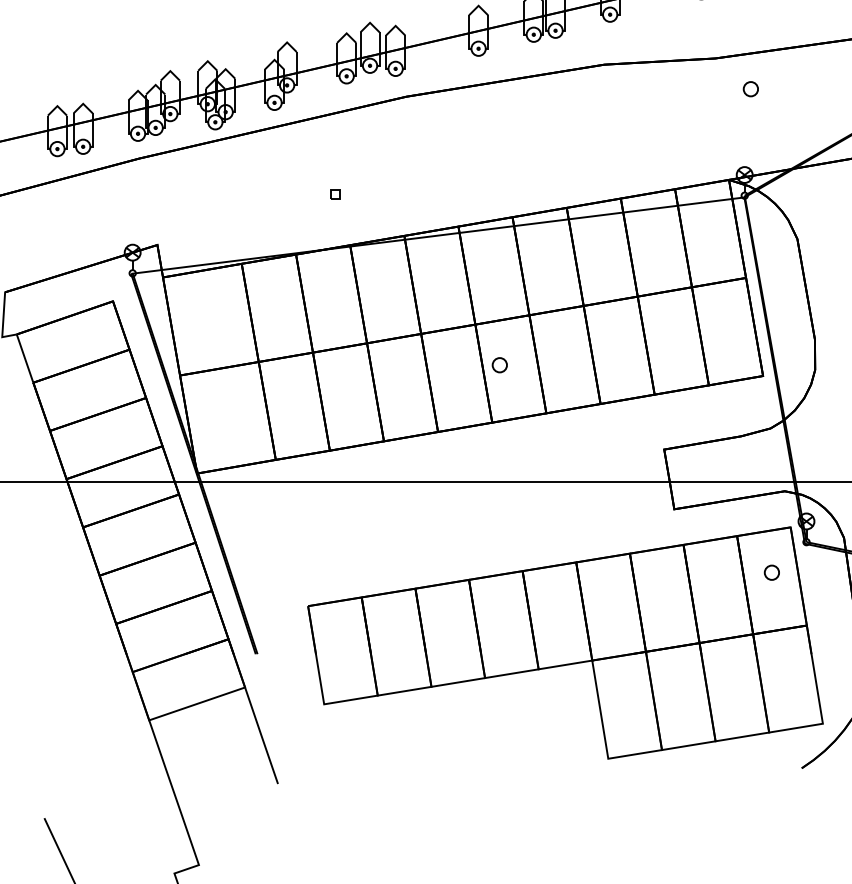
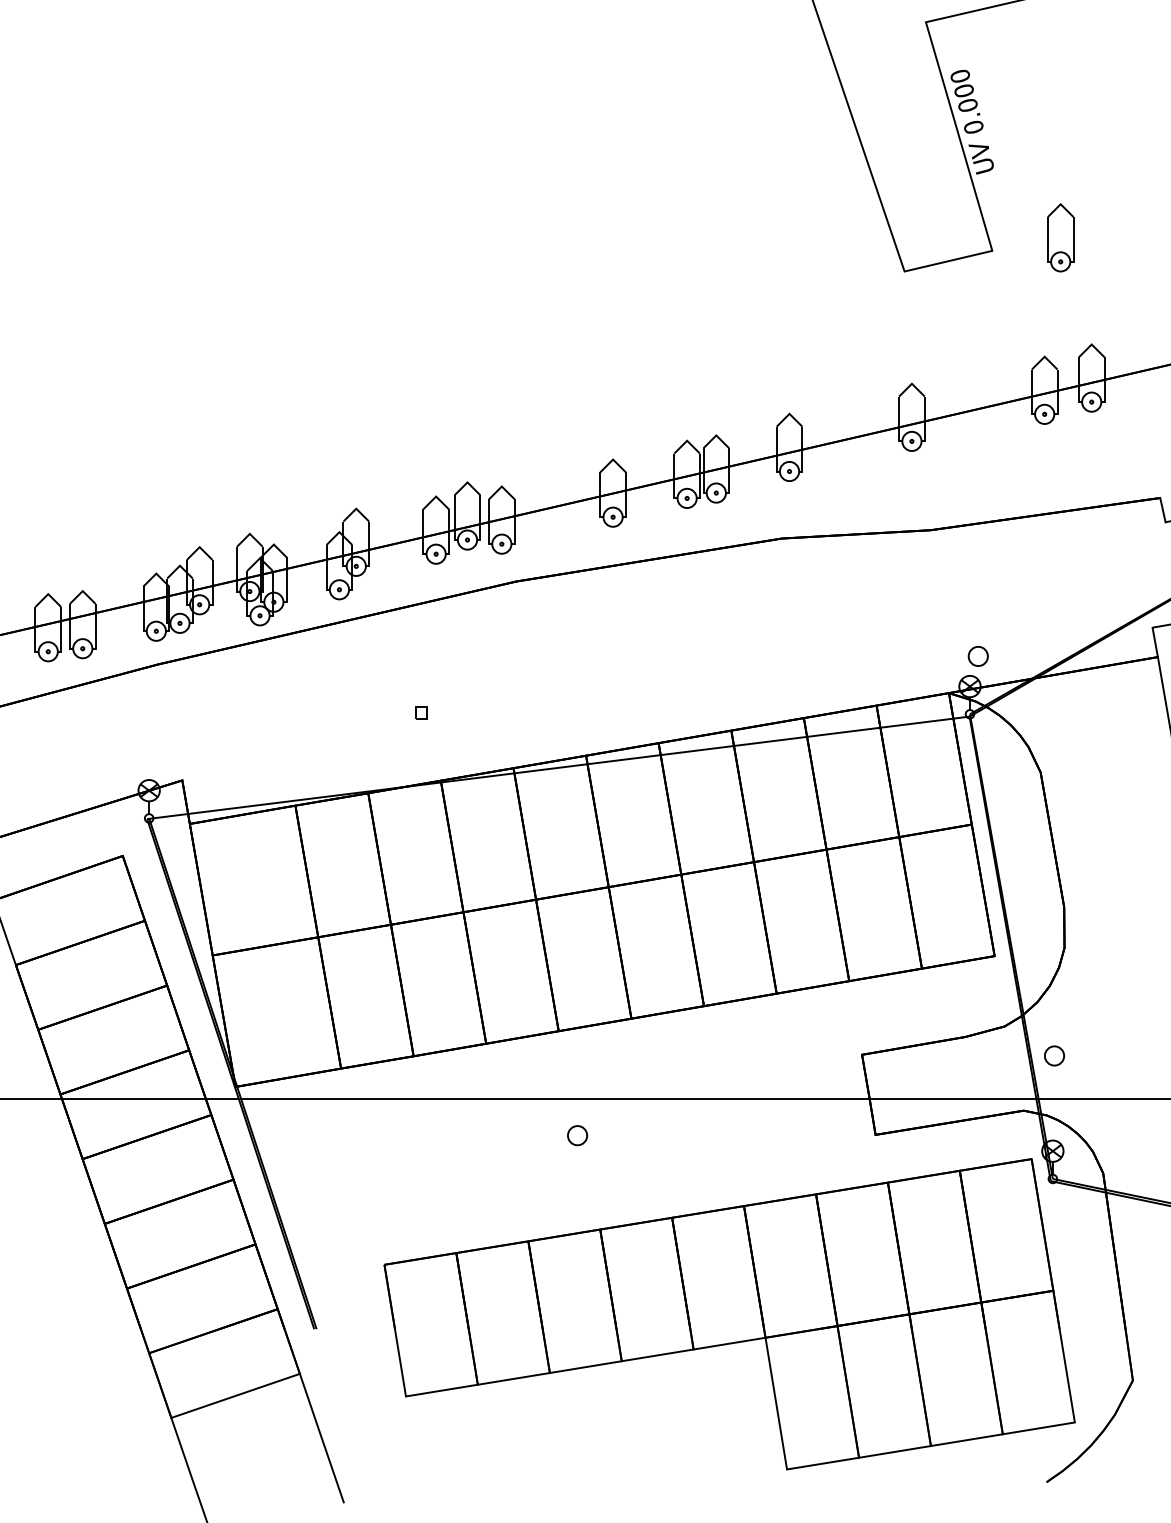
part: (750, 89) -> (977, 656), moved
part: (499, 365) -> (577, 1135), moved
part: (771, 572) -> (1054, 1055), moved

